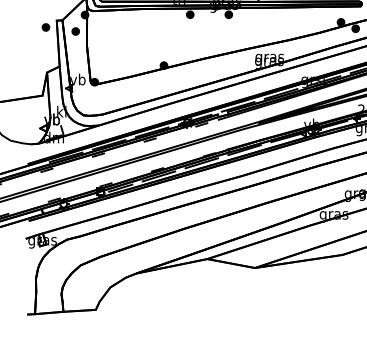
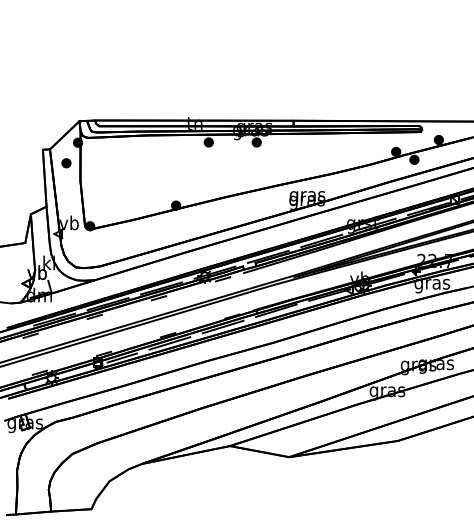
part: (45, 27) -> (29, 158), removed

